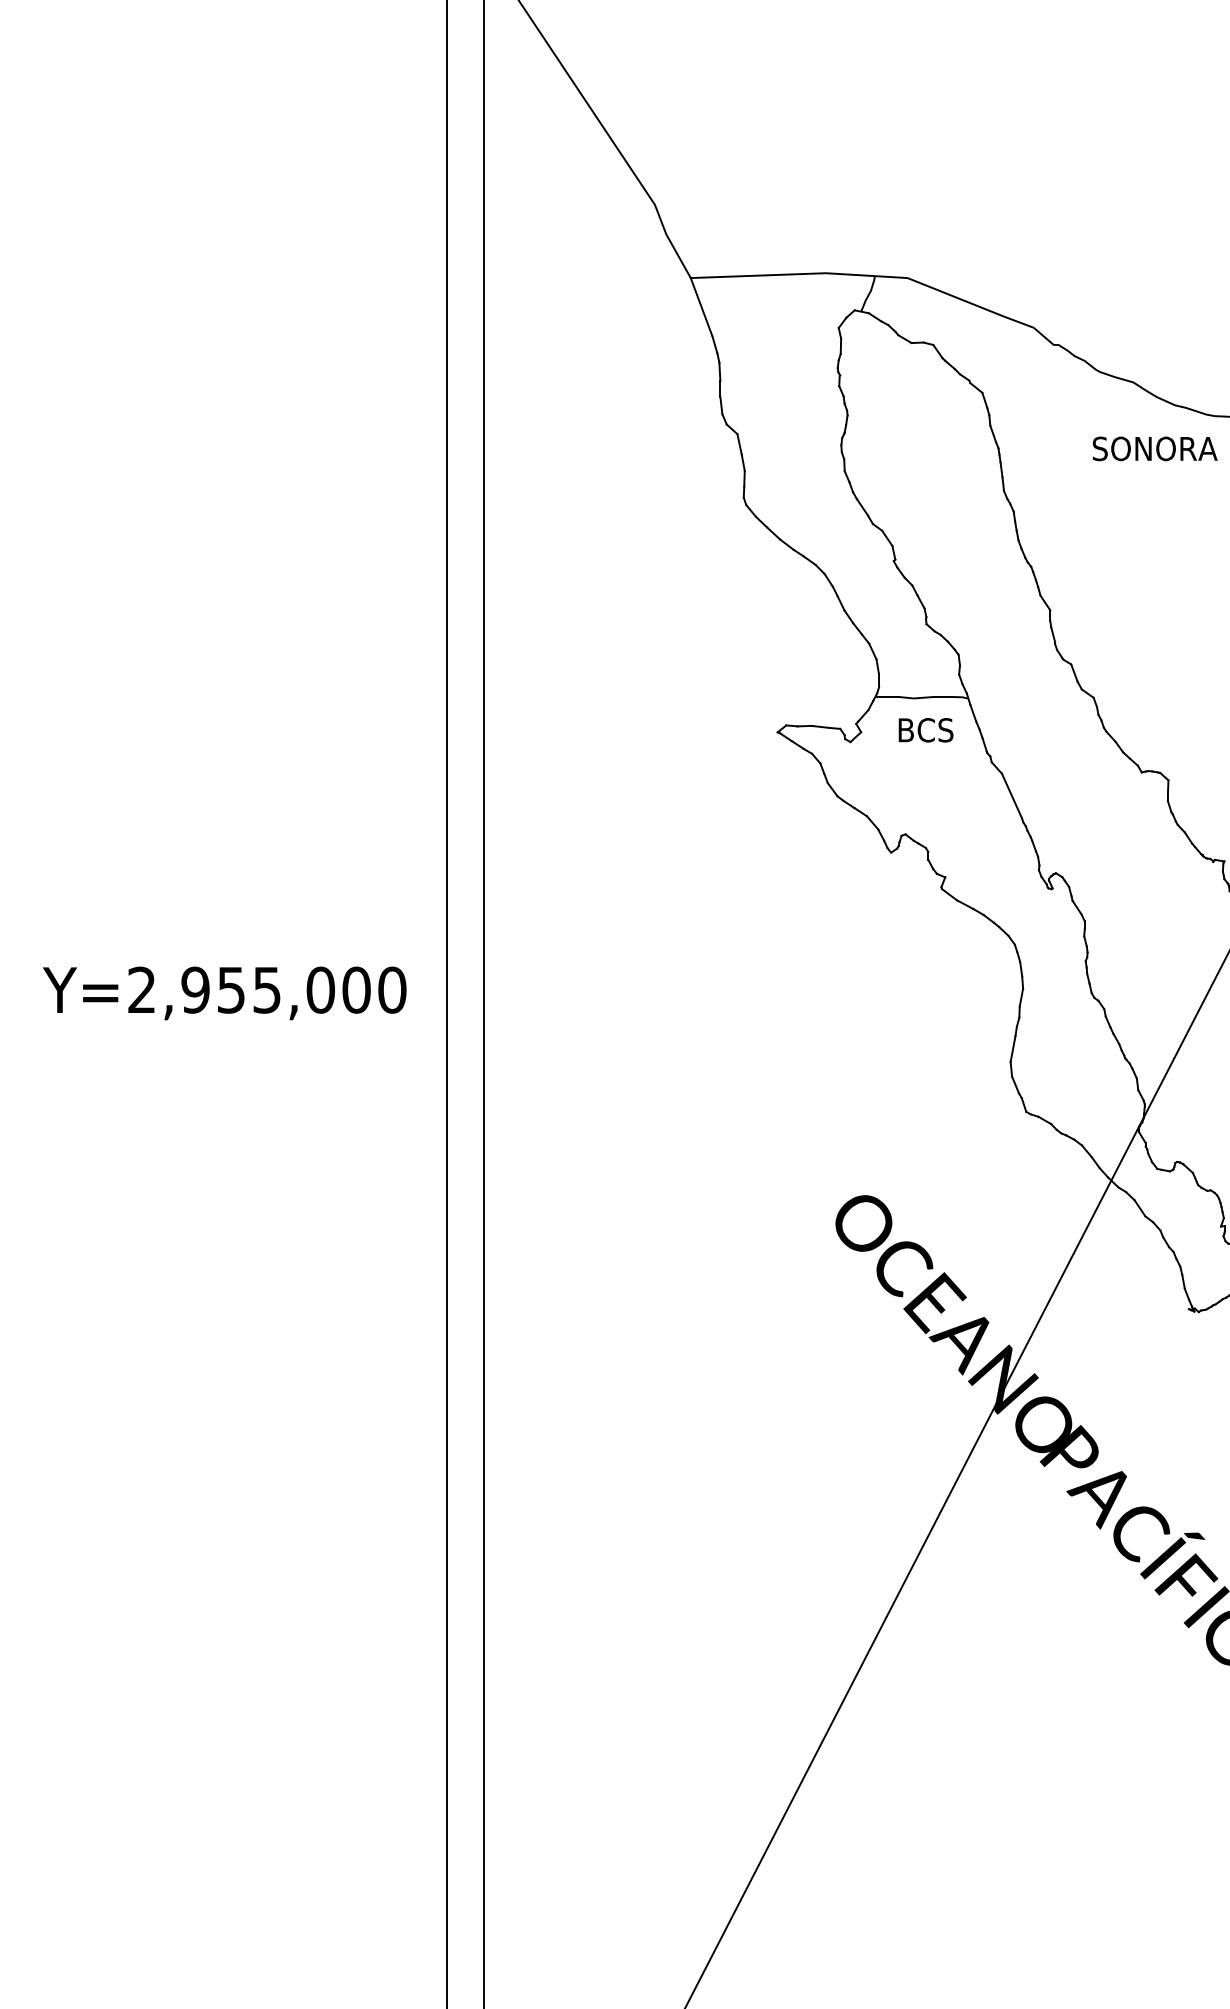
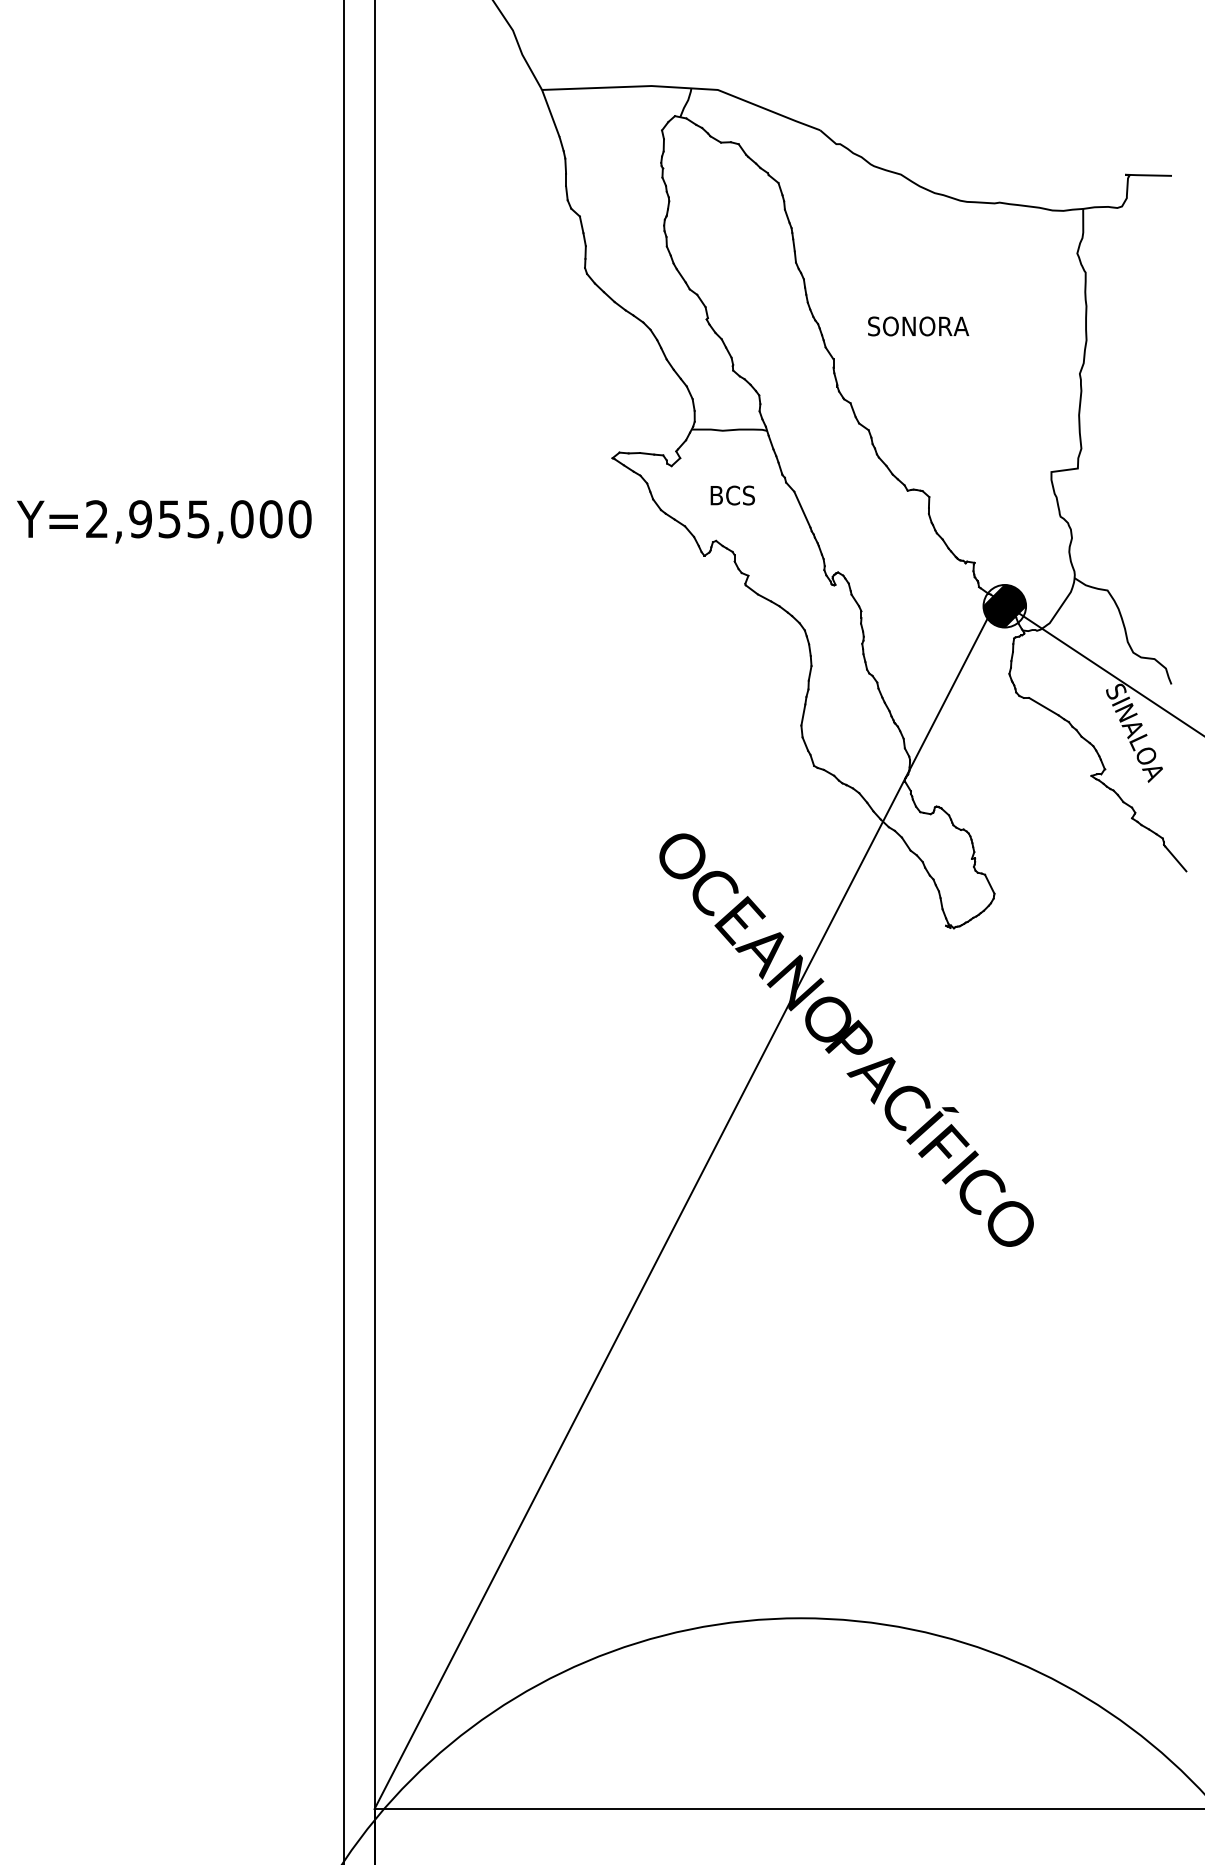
text: (1155, 448) -> (918, 326), moved
text: (925, 730) -> (732, 495), moved
text: (225, 992) -> (164, 521), moved

